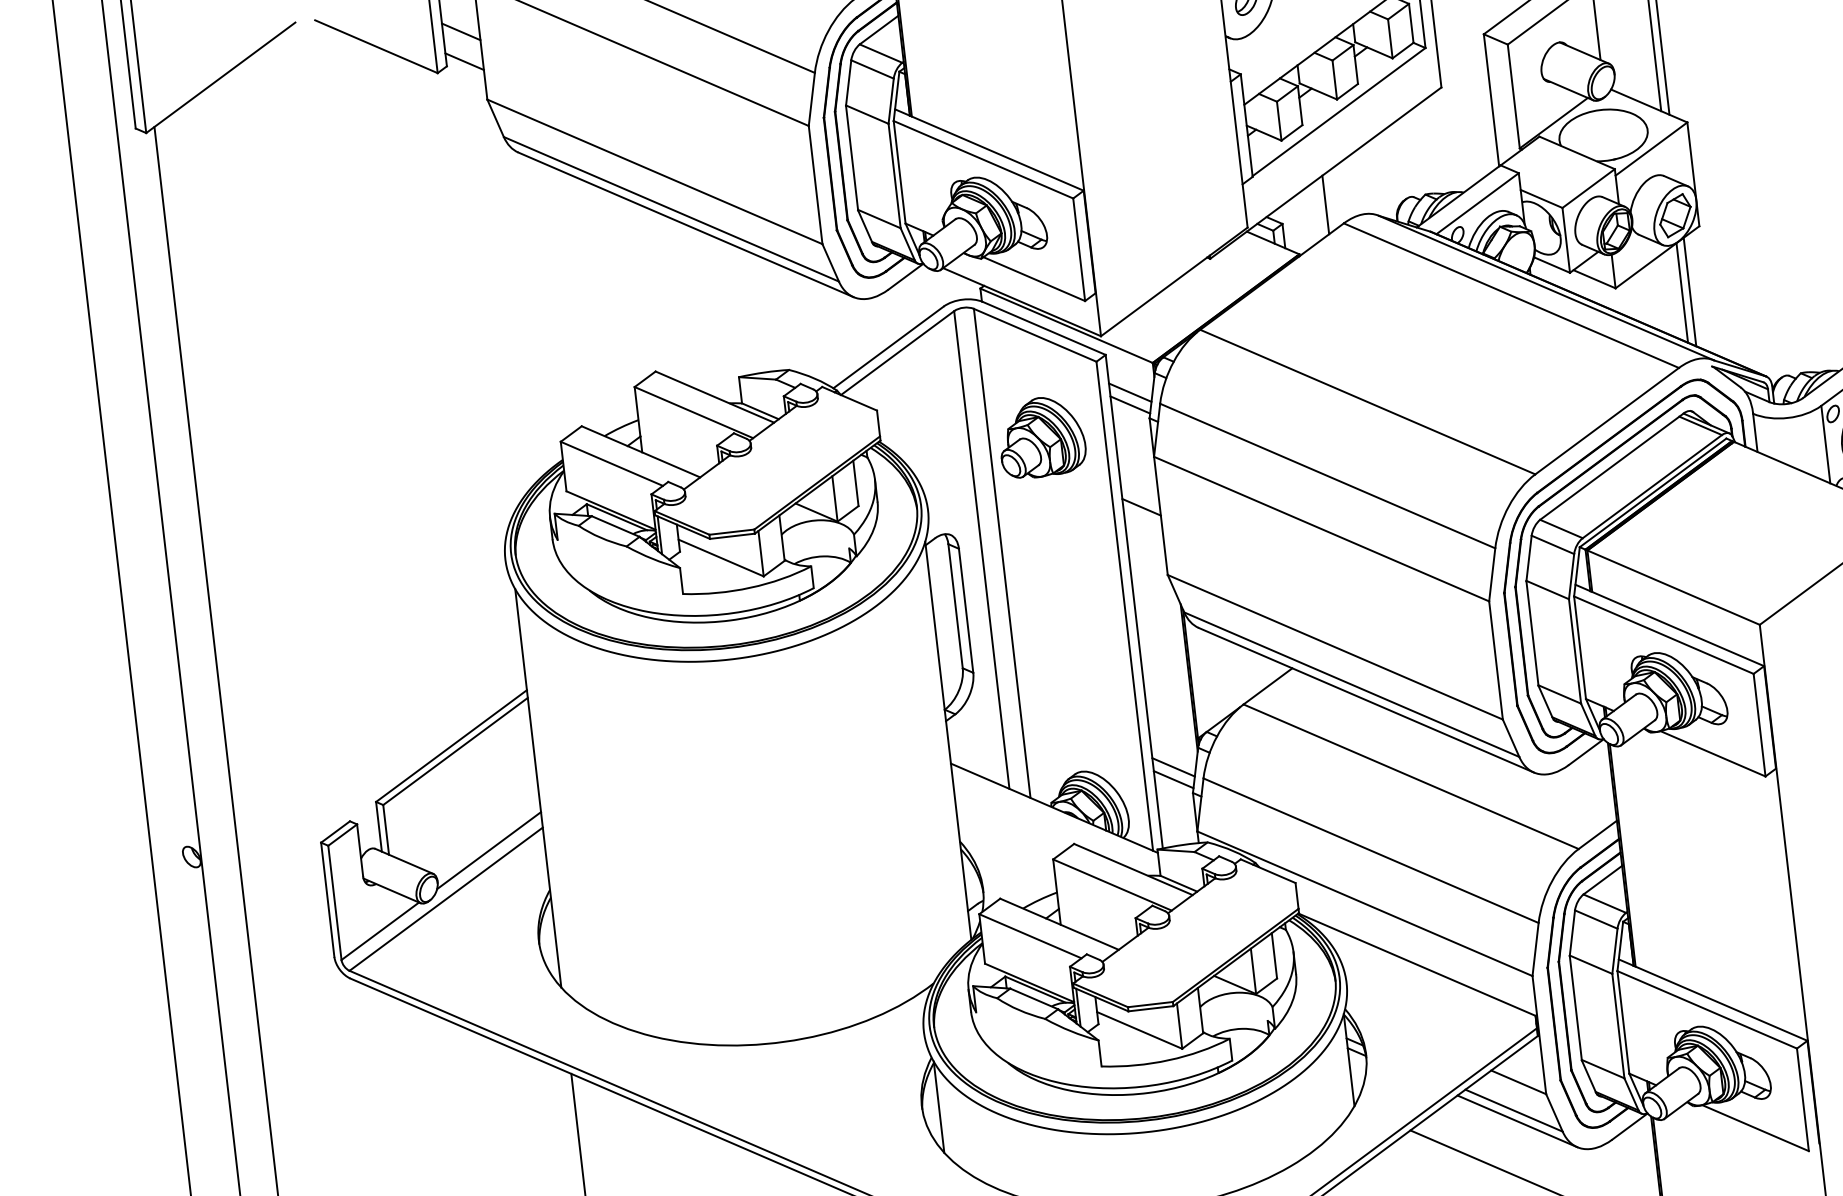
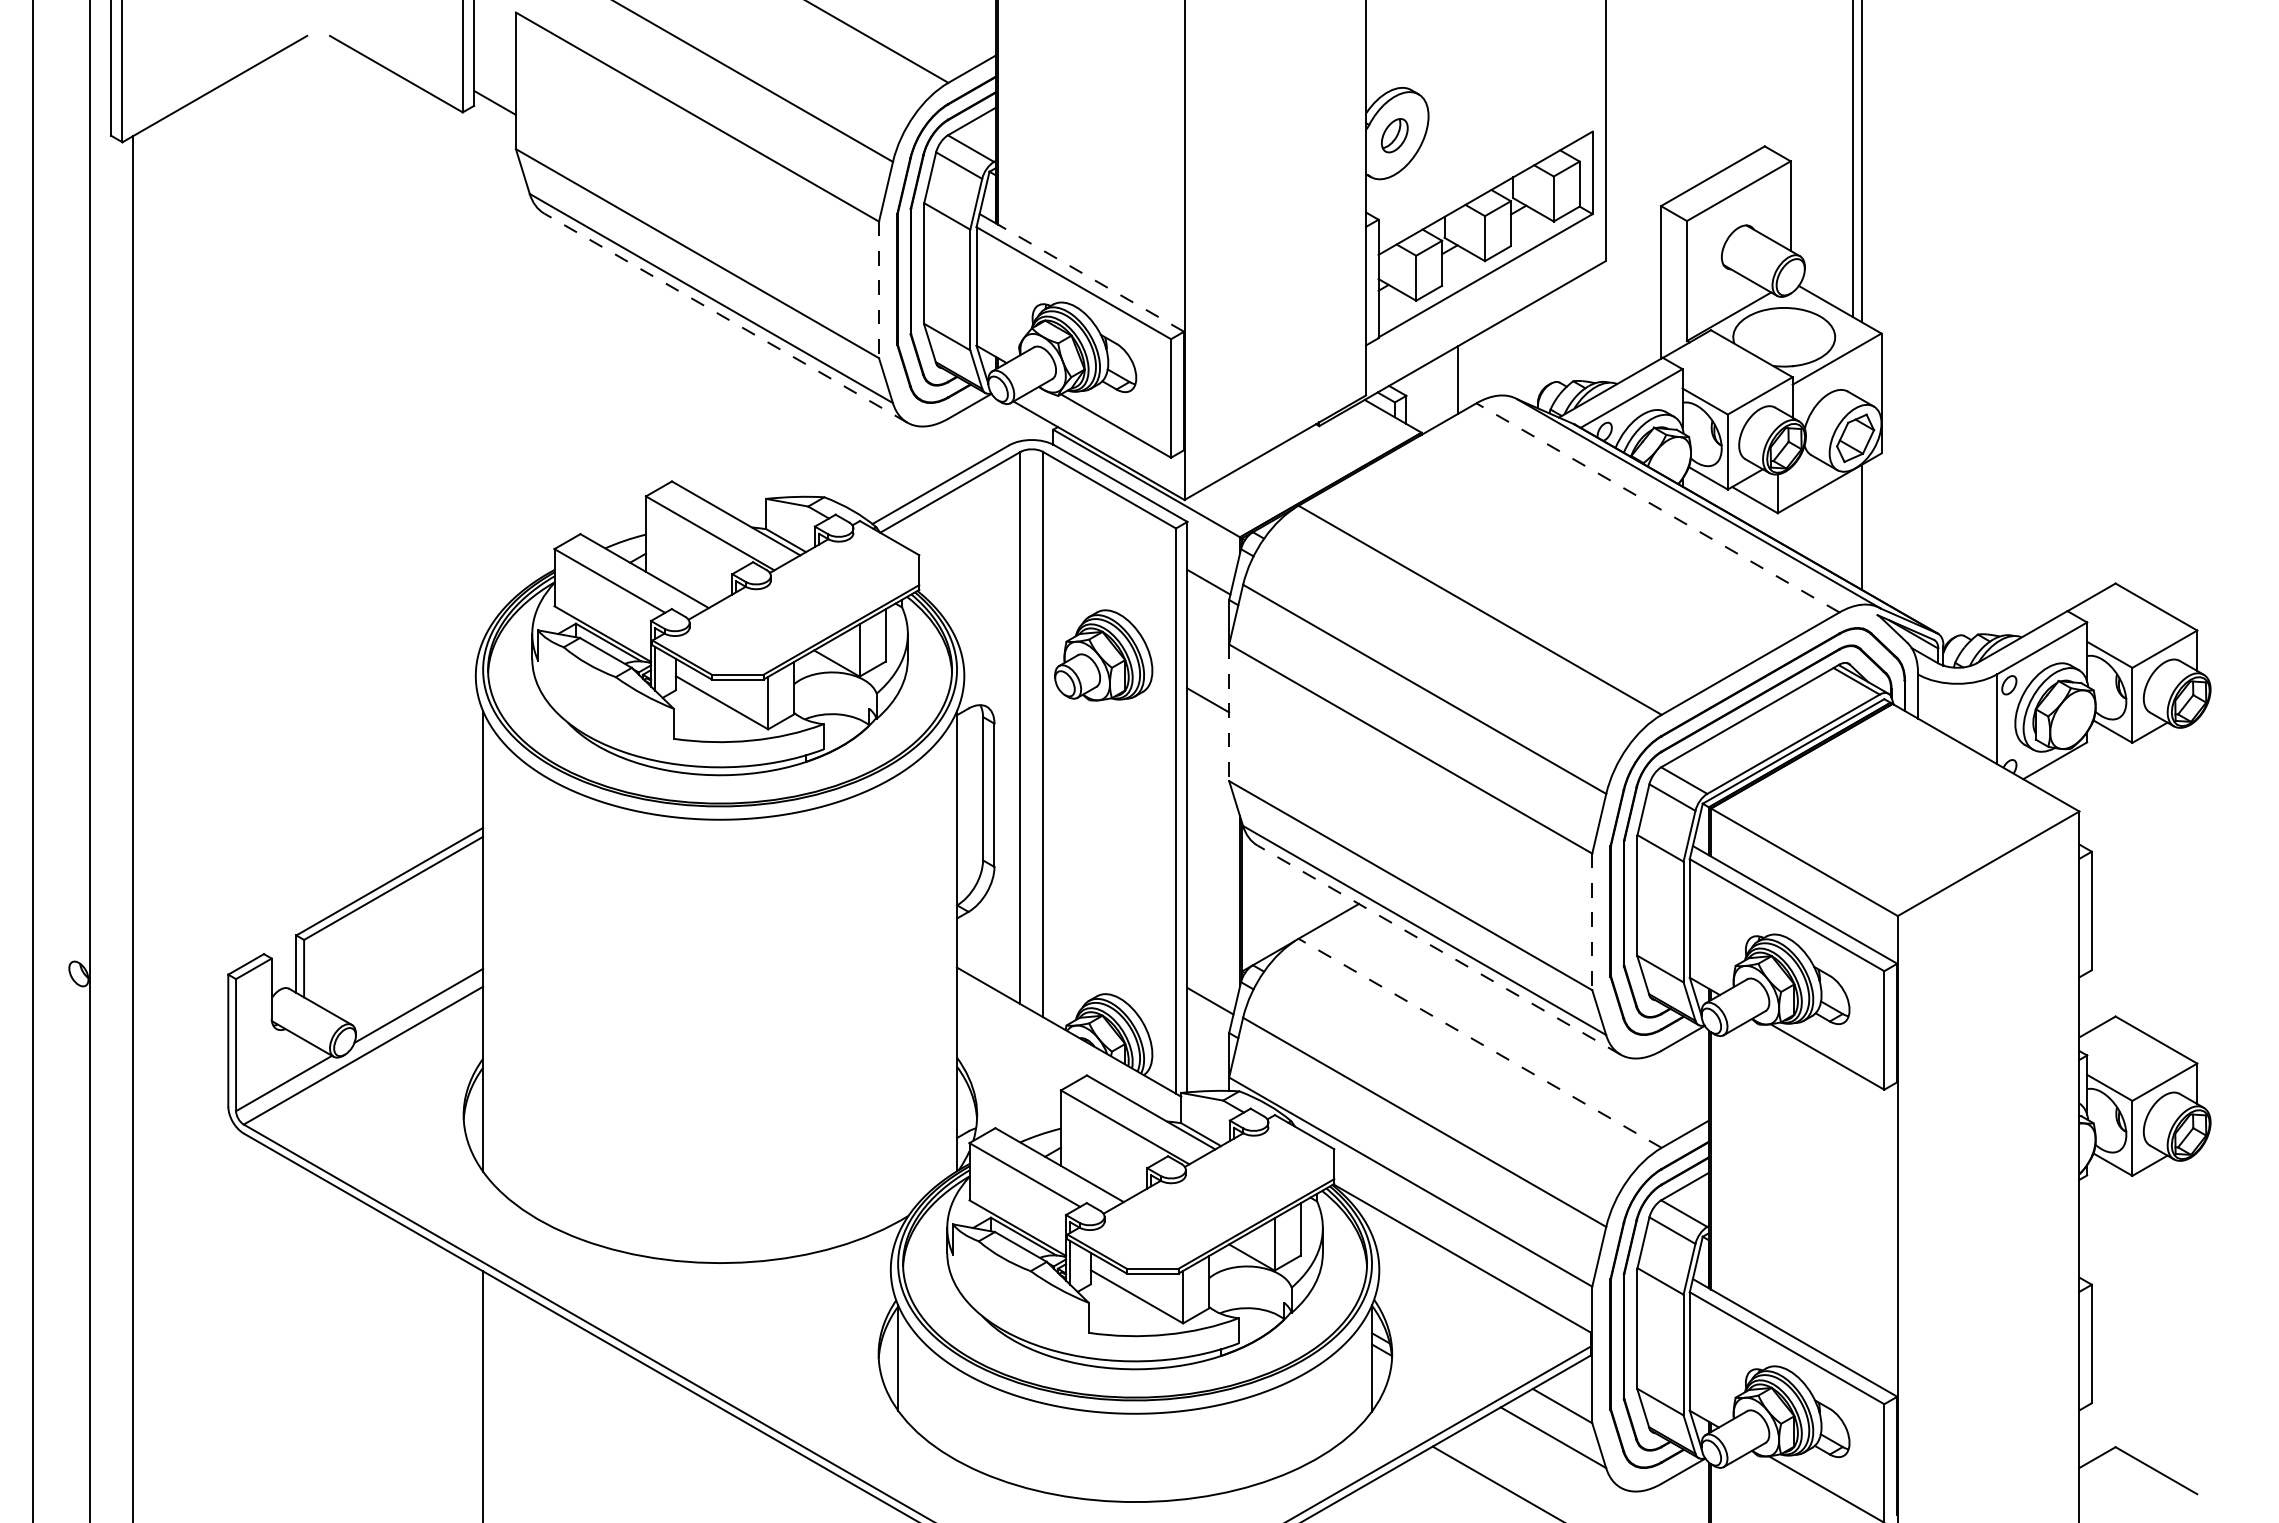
line: (460, 31) -> (494, 68), removed
line: (996, 153) -> (1089, 277), solid -> dashed
line: (816, 185) -> (879, 290), solid -> dashed
line: (685, 225) -> (725, 318), solid -> dashed
line: (1682, 292) -> (1853, 526), removed
line: (1510, 295) -> (1657, 507), solid -> dashed
line: (1130, 392) -> (1210, 567), removed
part: (1041, 437) -> (1103, 655), moved
line: (1161, 516) -> (1229, 713), solid -> dashed
line: (1496, 660) -> (1592, 922), solid -> dashed
line: (1366, 700) -> (1439, 950), solid -> dashed
line: (1411, 776) -> (1480, 1043), solid -> dashed
line: (1173, 779) -> (1208, 1014), removed
line: (1517, 1121) -> (1555, 1450), removed

